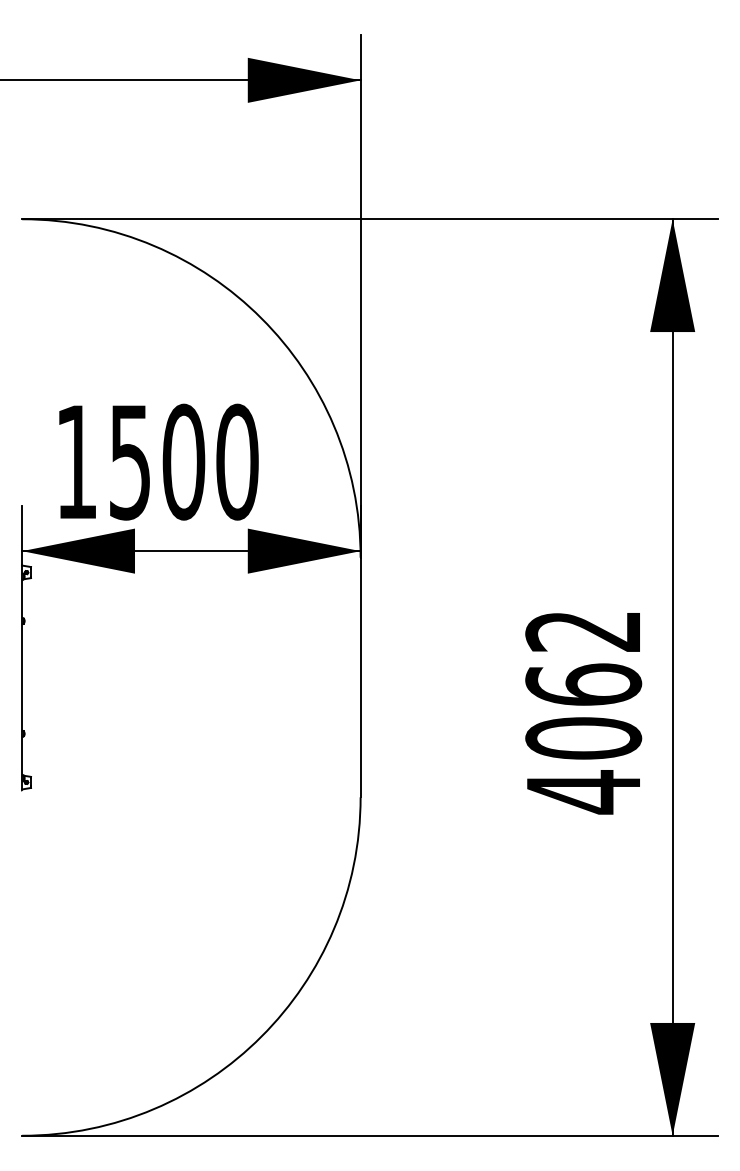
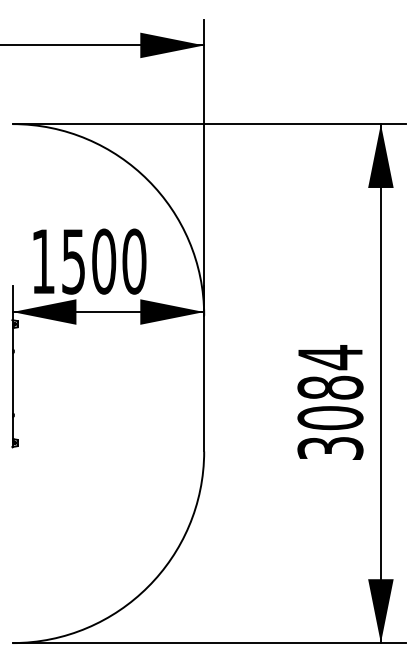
text: (583, 712) -> (330, 403), 4062 -> 3084

